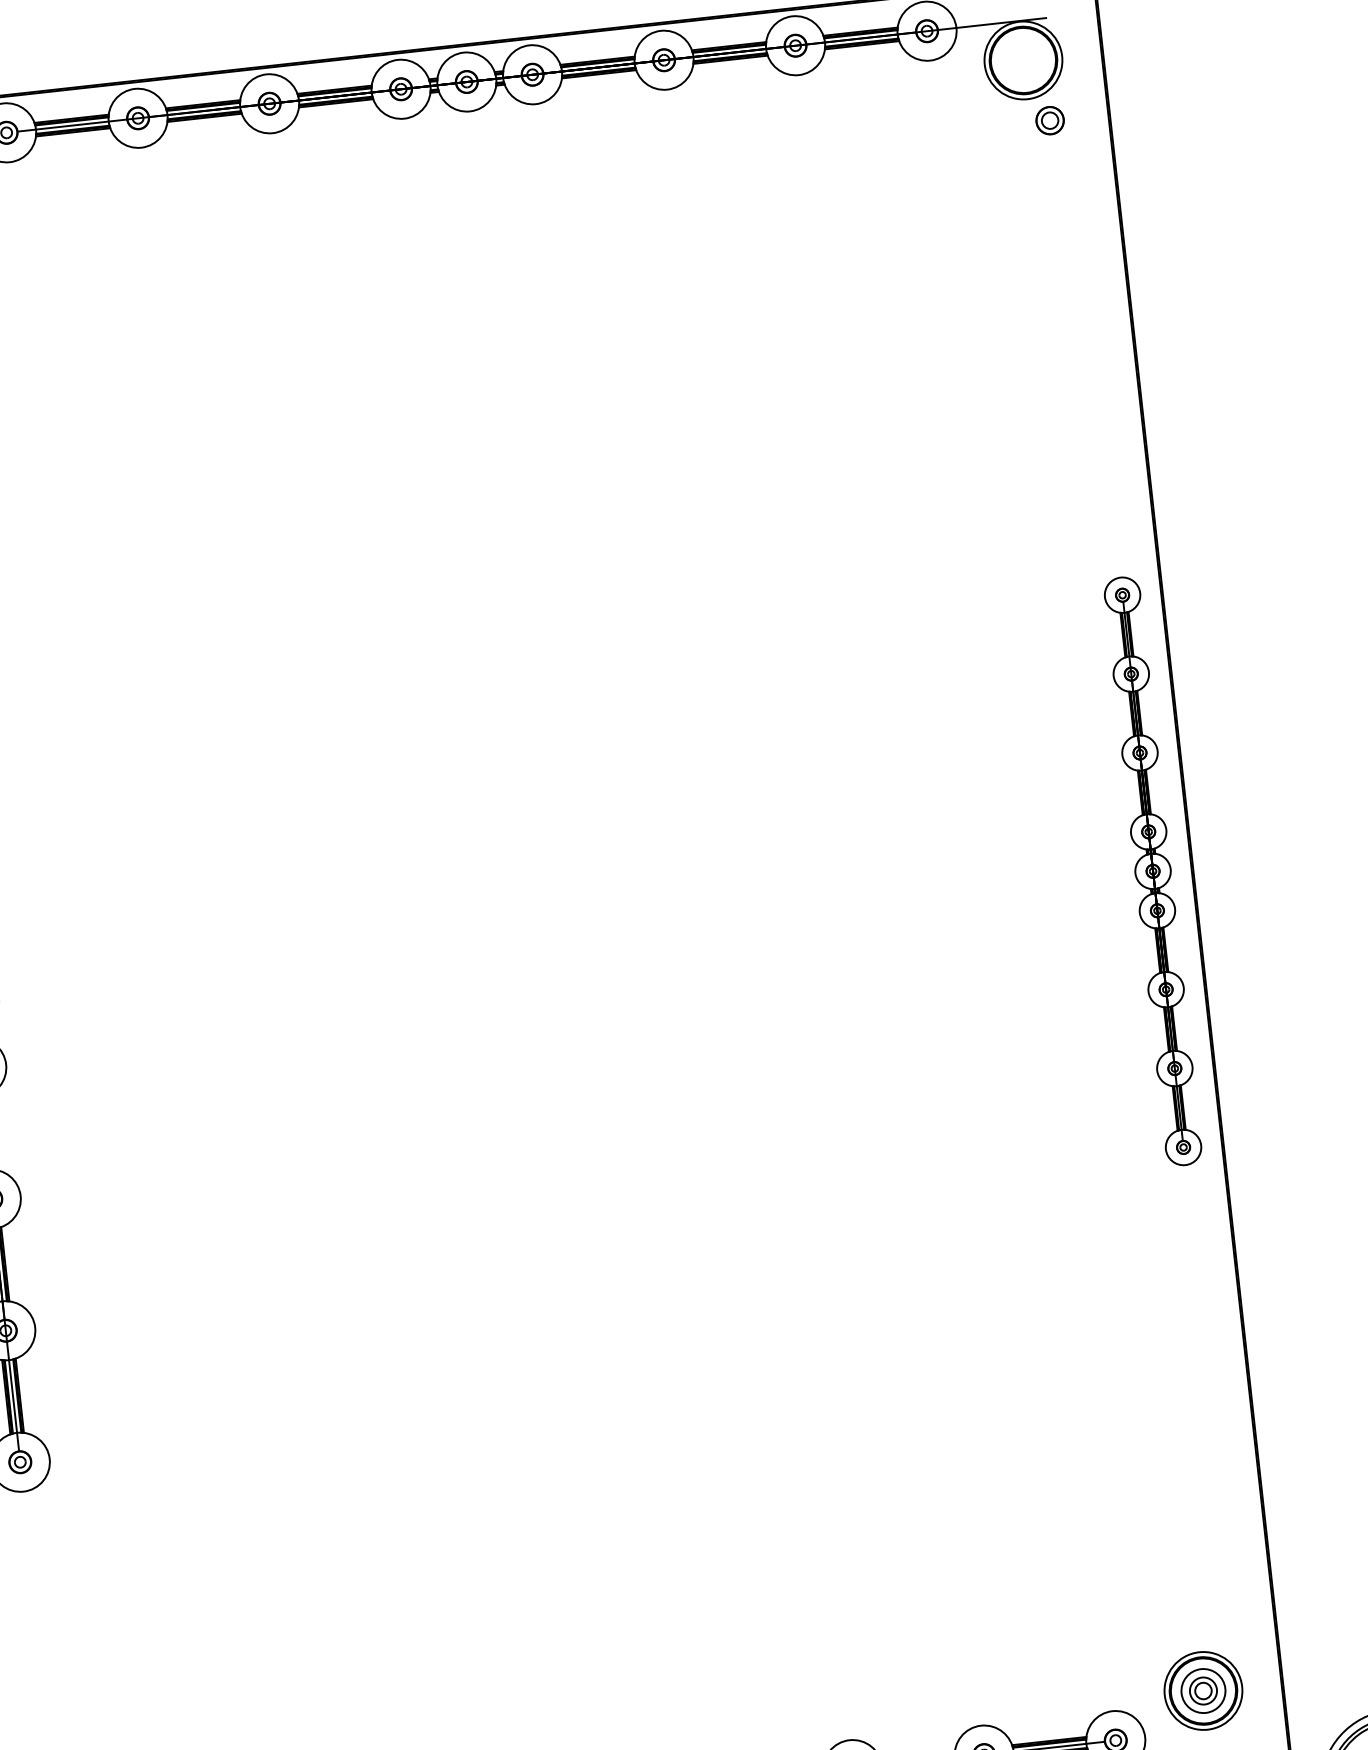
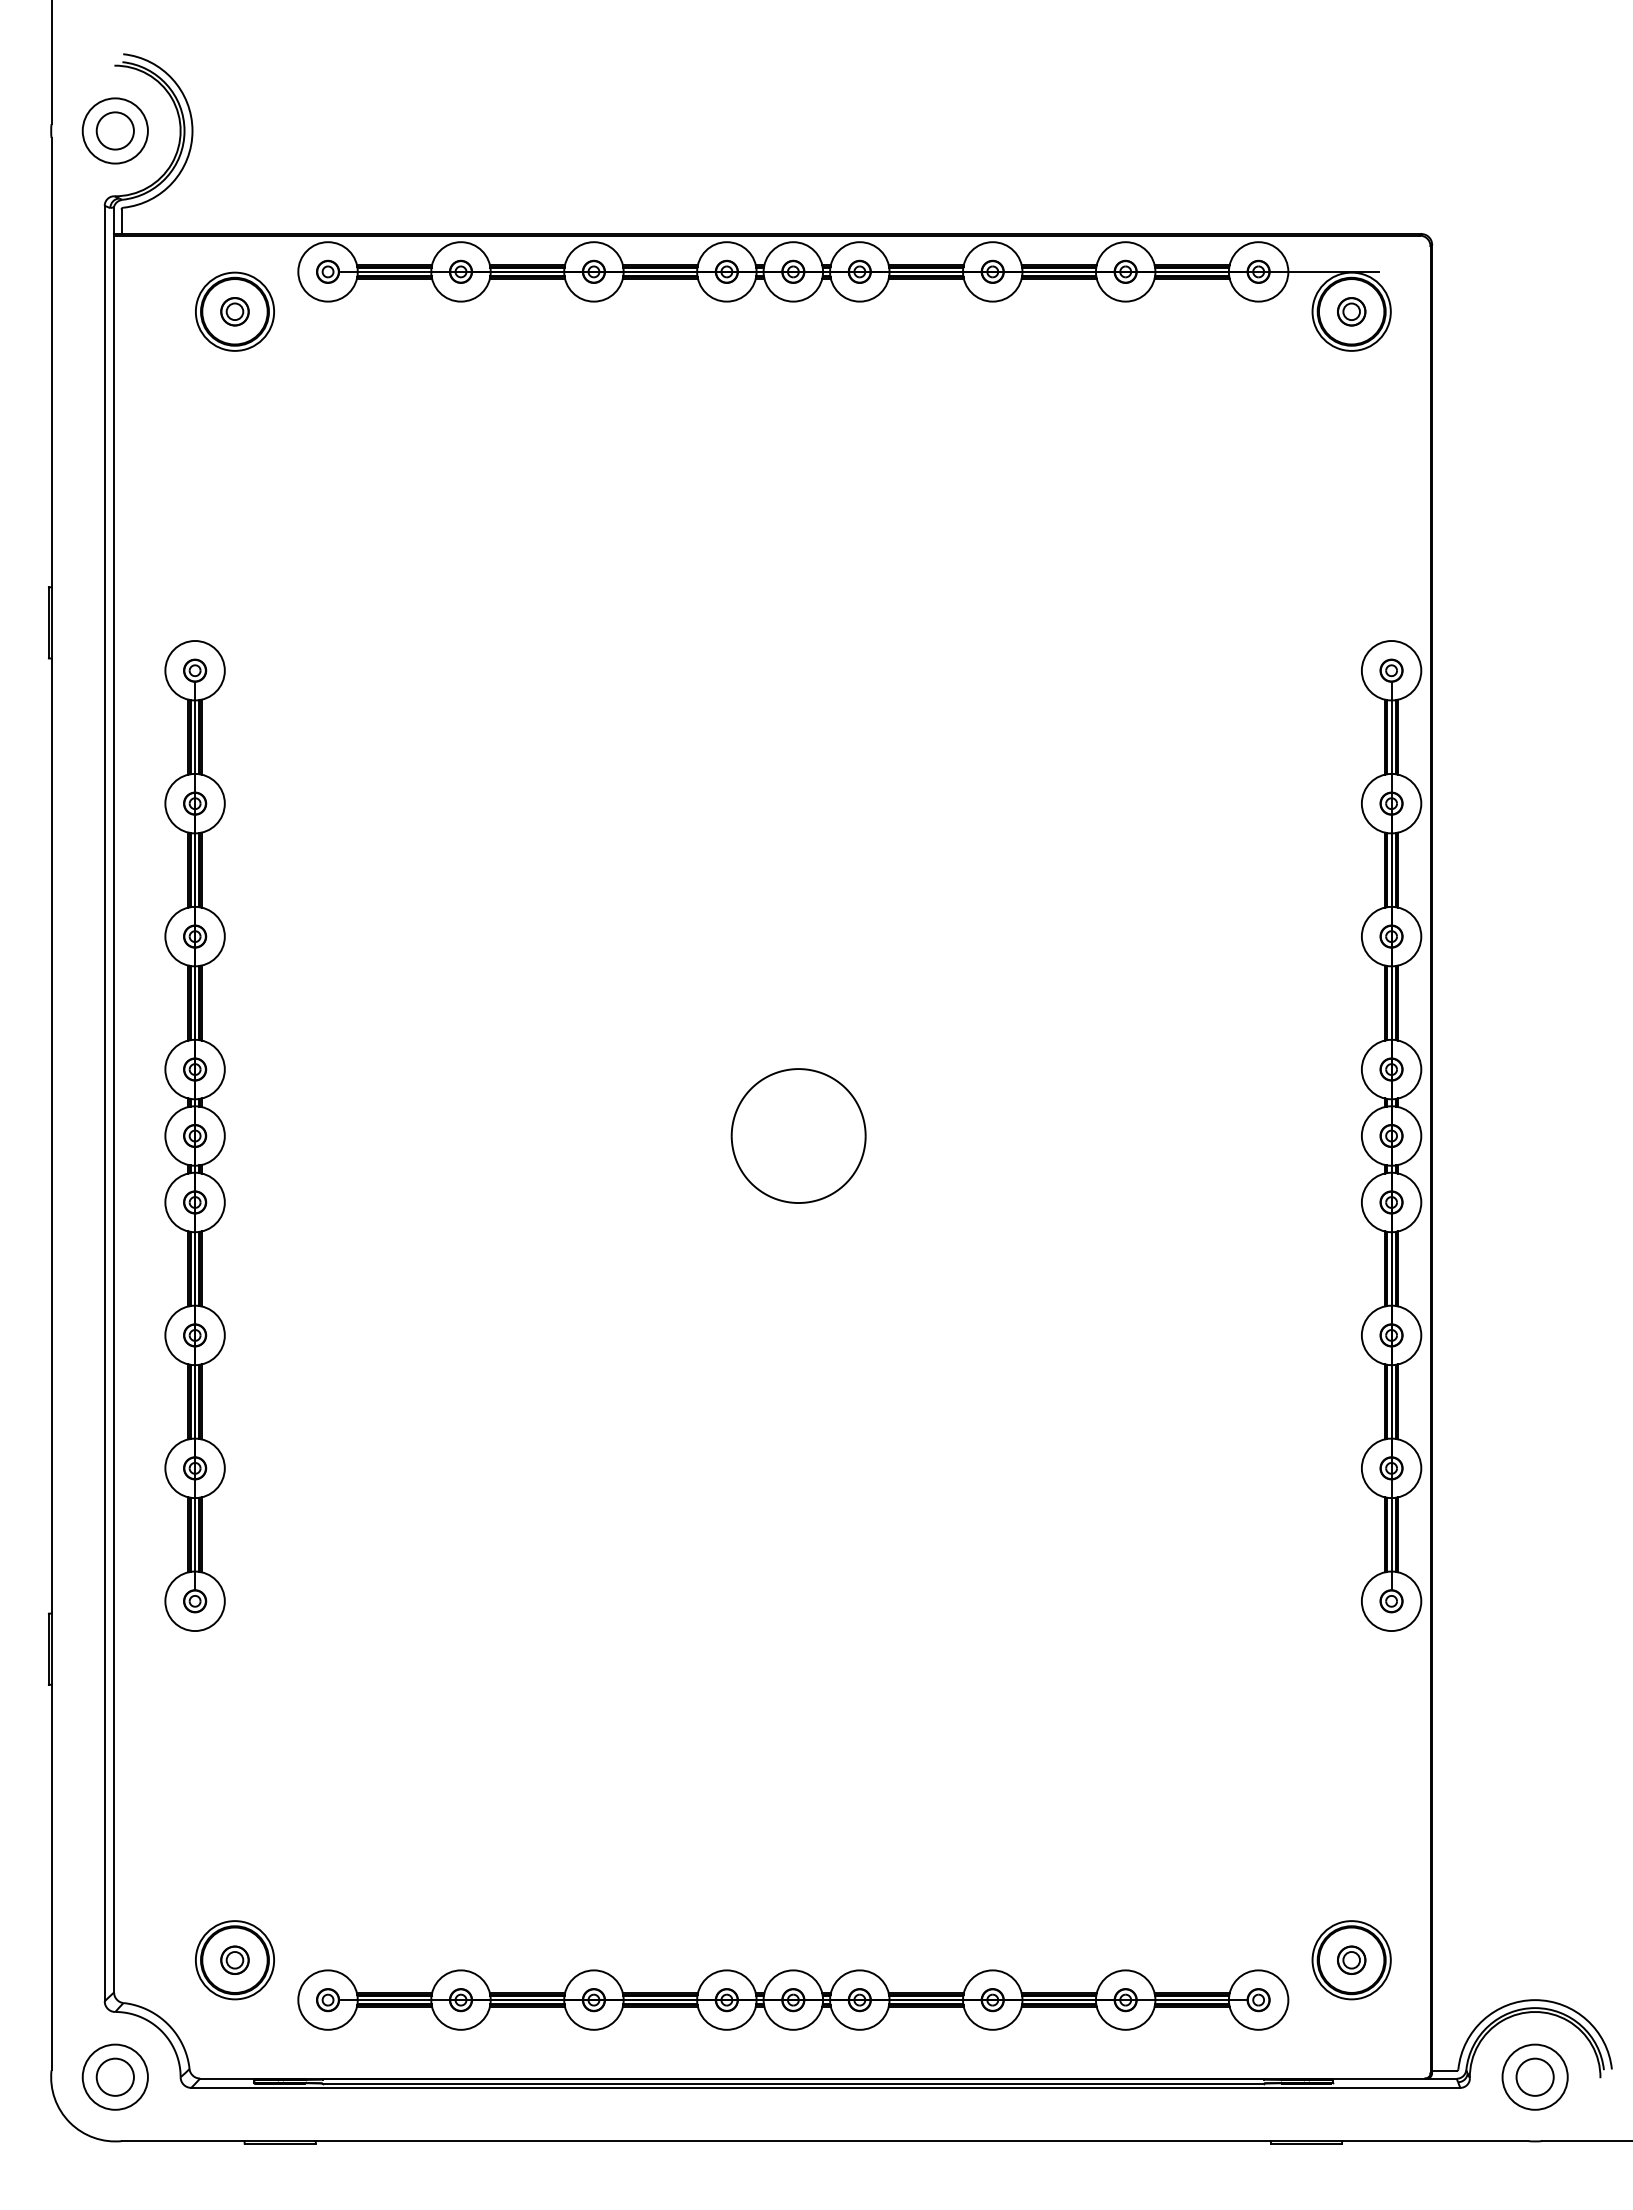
part: (1049, 120) -> (1351, 311), moved
part: (1152, 870) -> (1391, 1135), size x1.67
part: (566, 935) -> (798, 1135), added
circle: (1203, 1691) -> (1351, 1960), size x0.62

